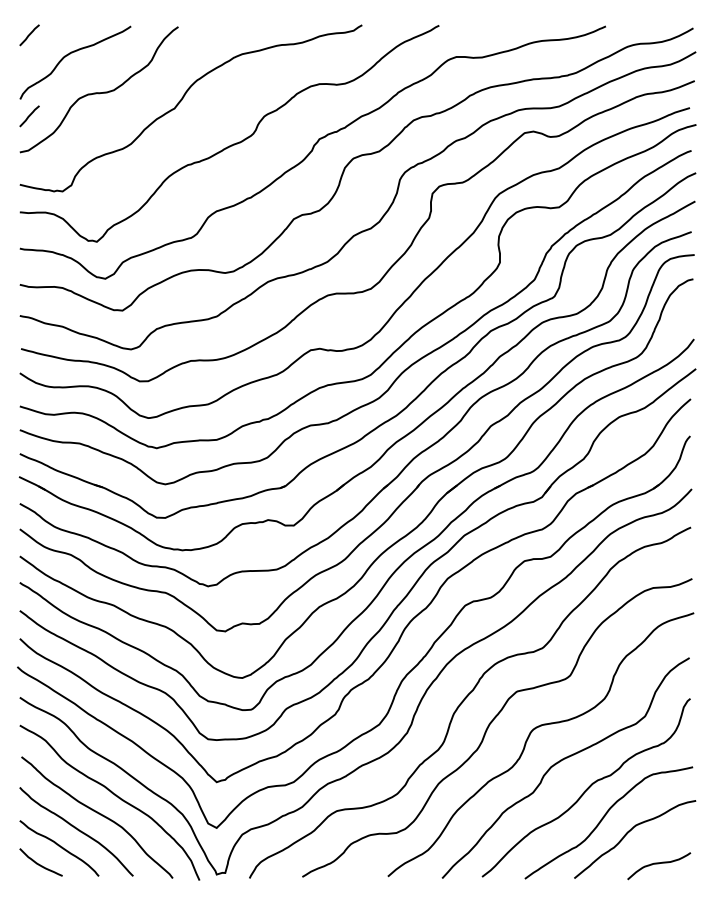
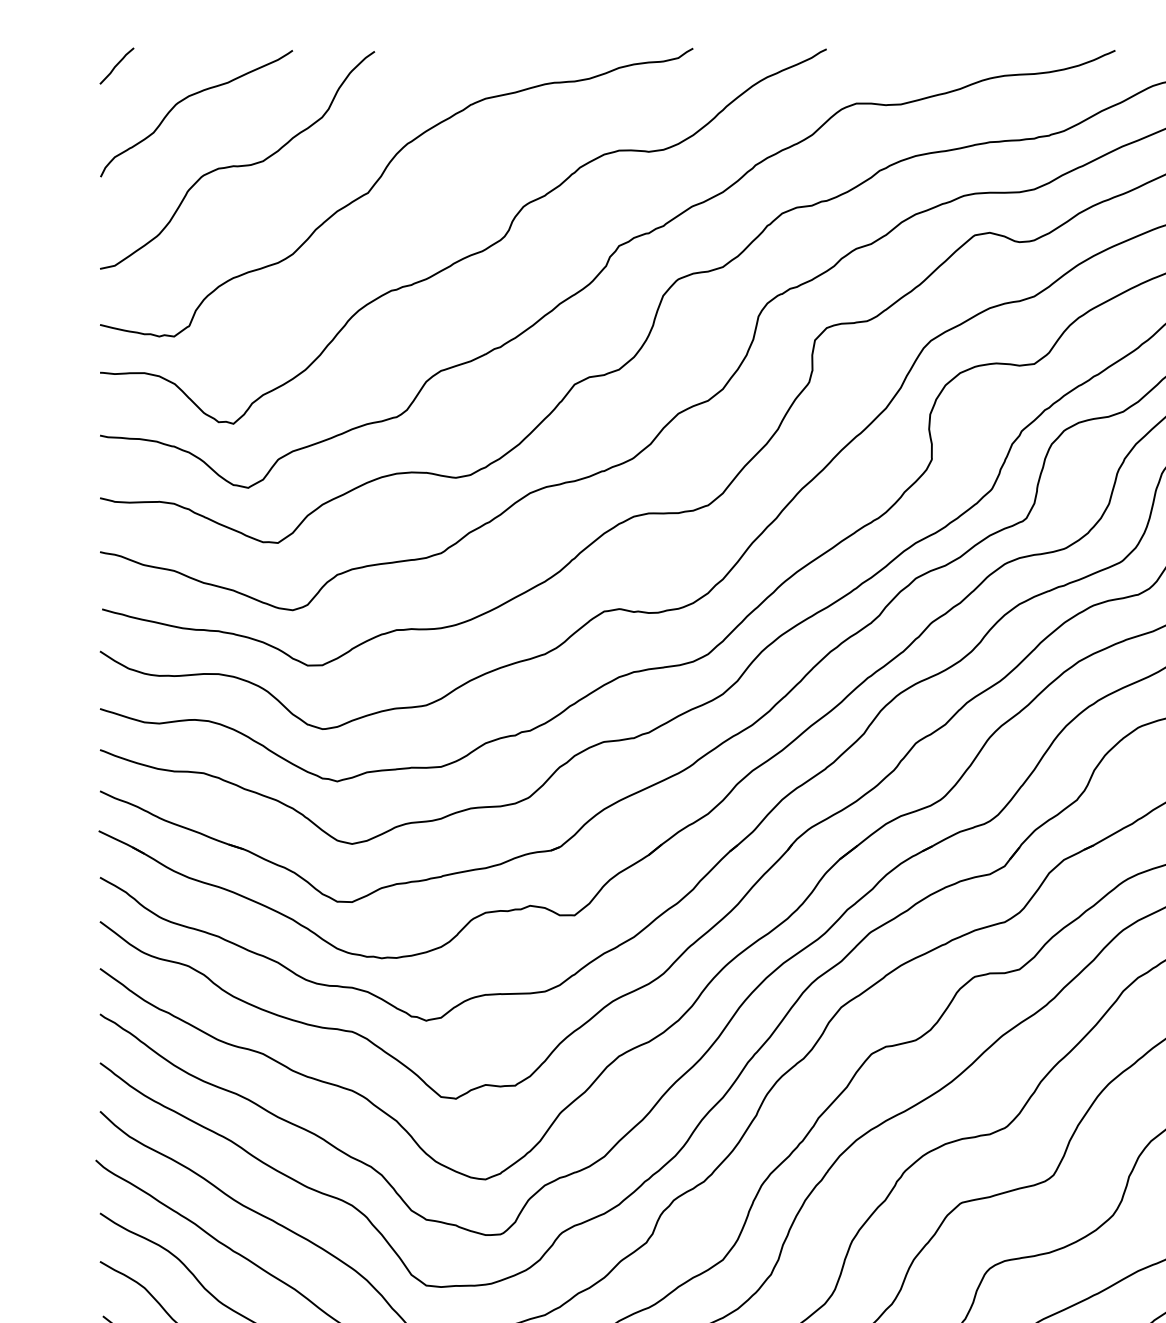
line: (29, 116) -> (116, 206), removed

